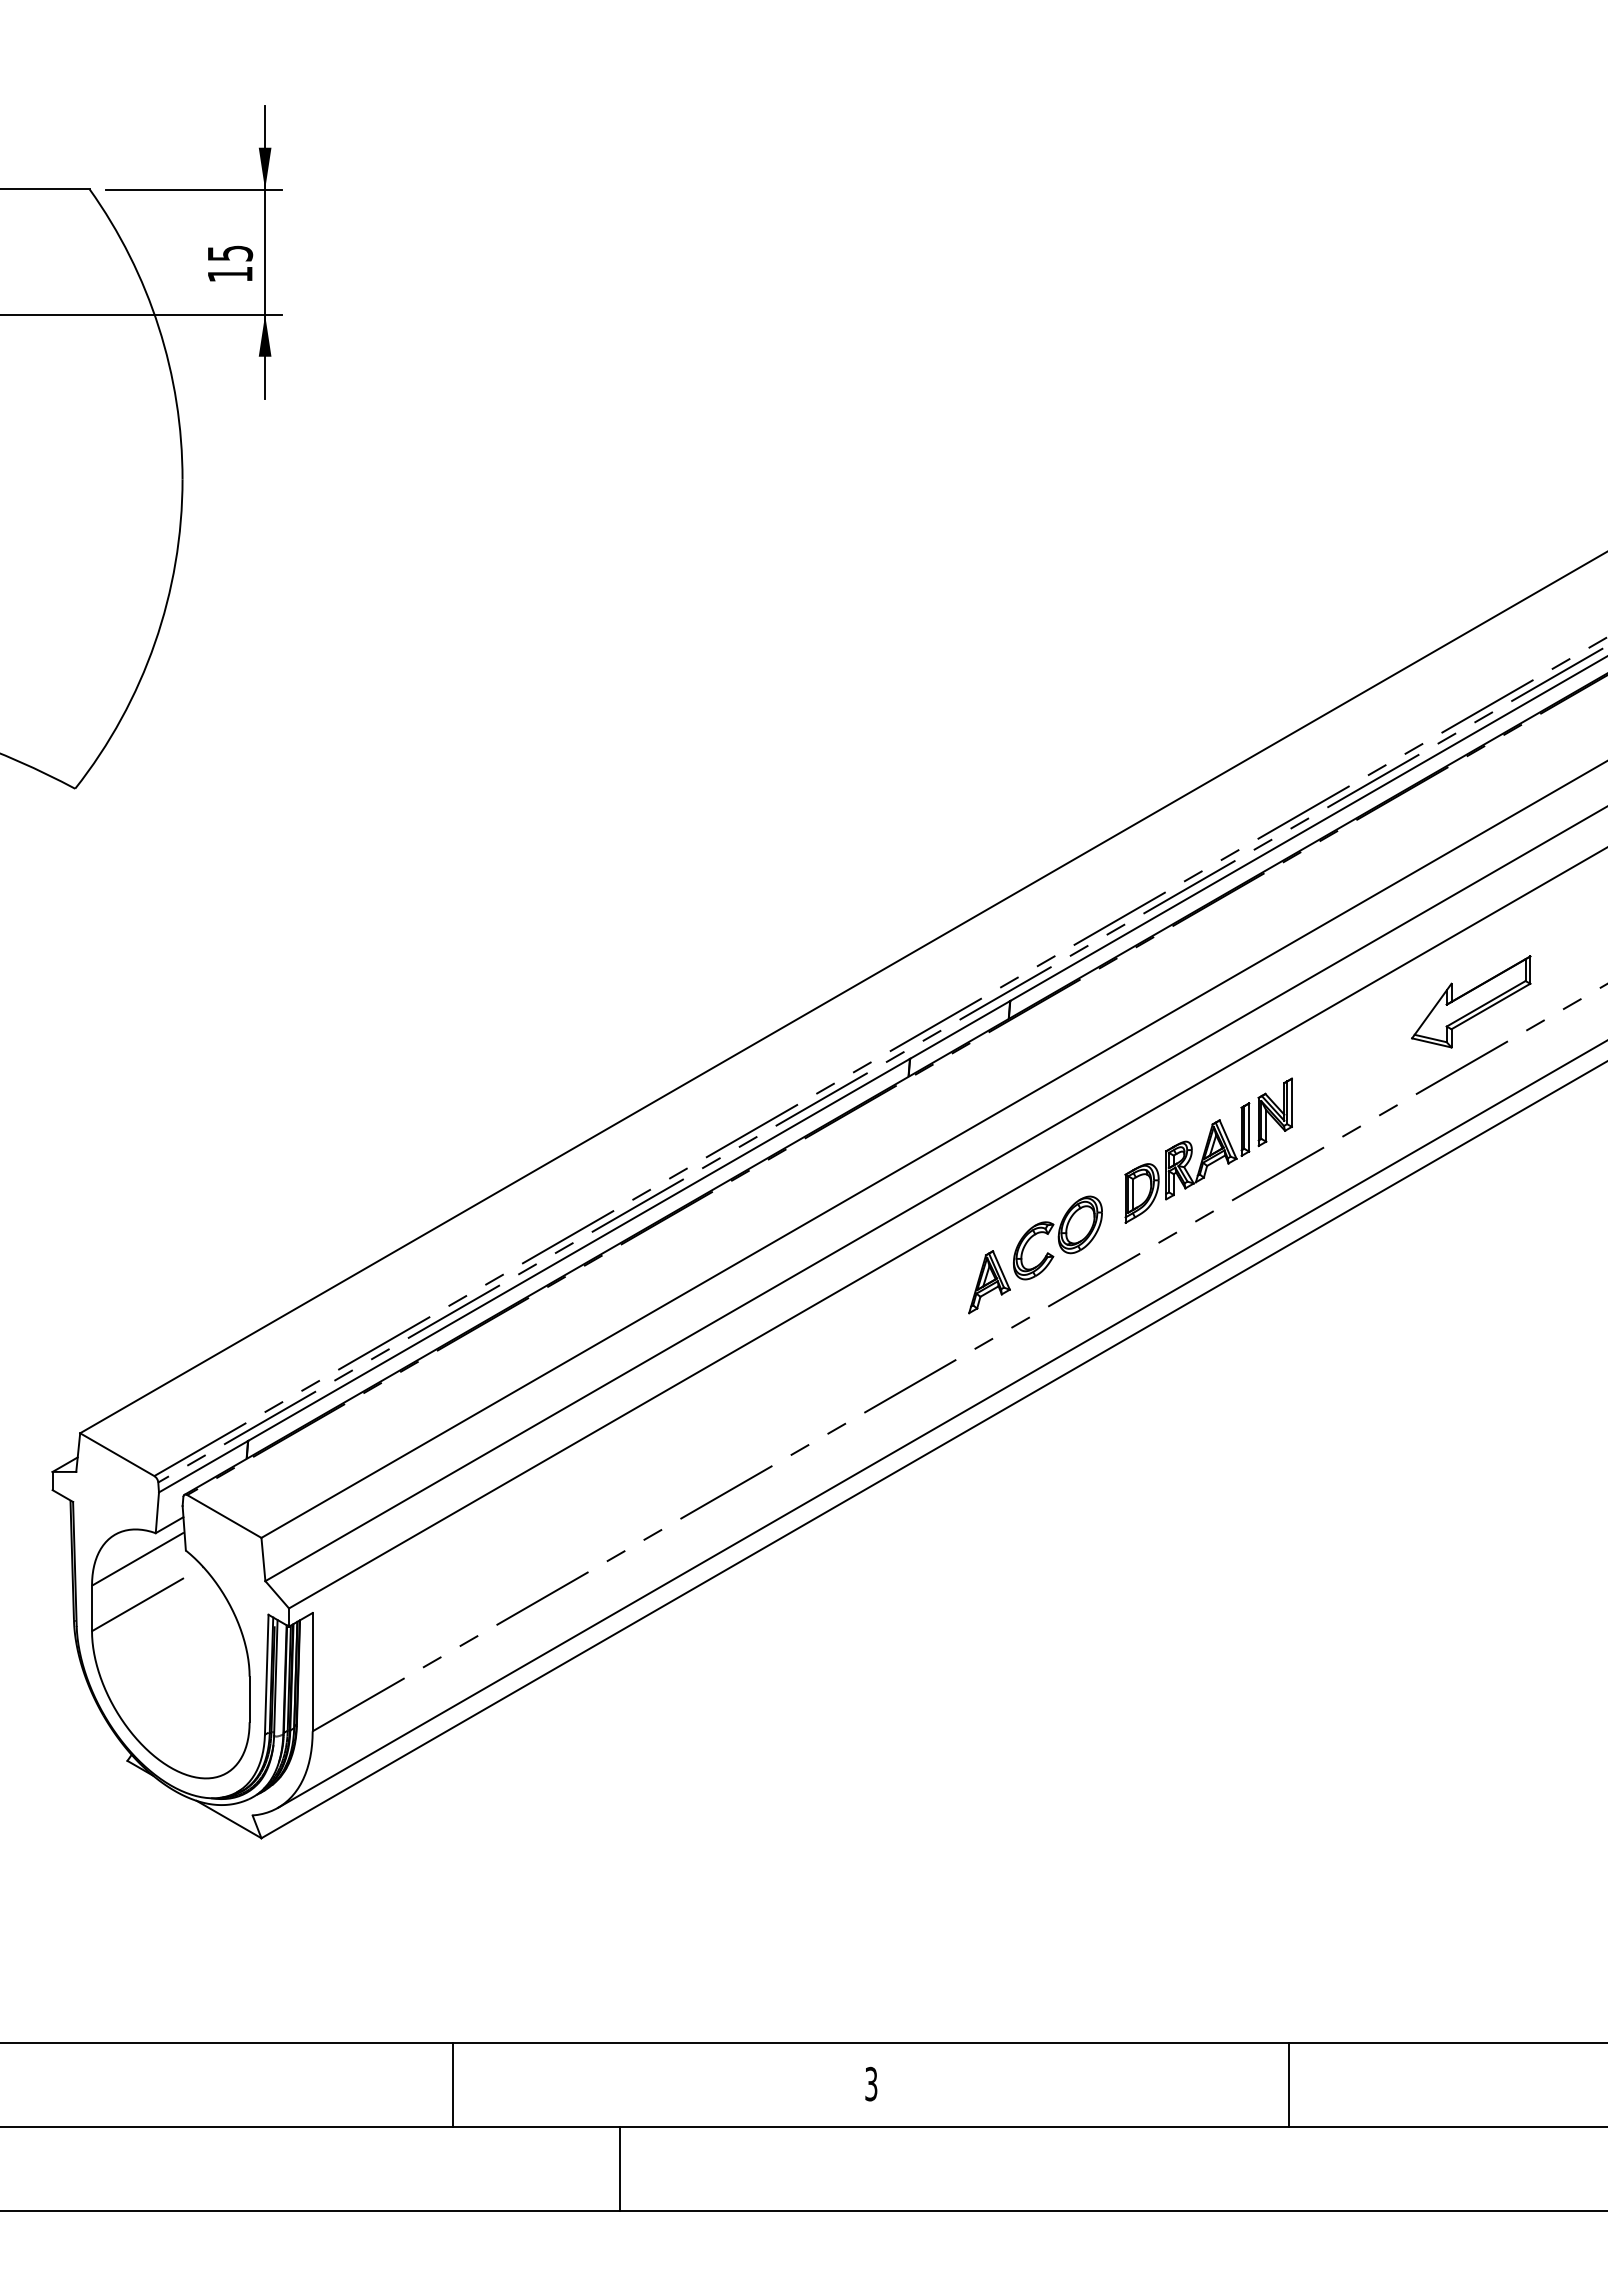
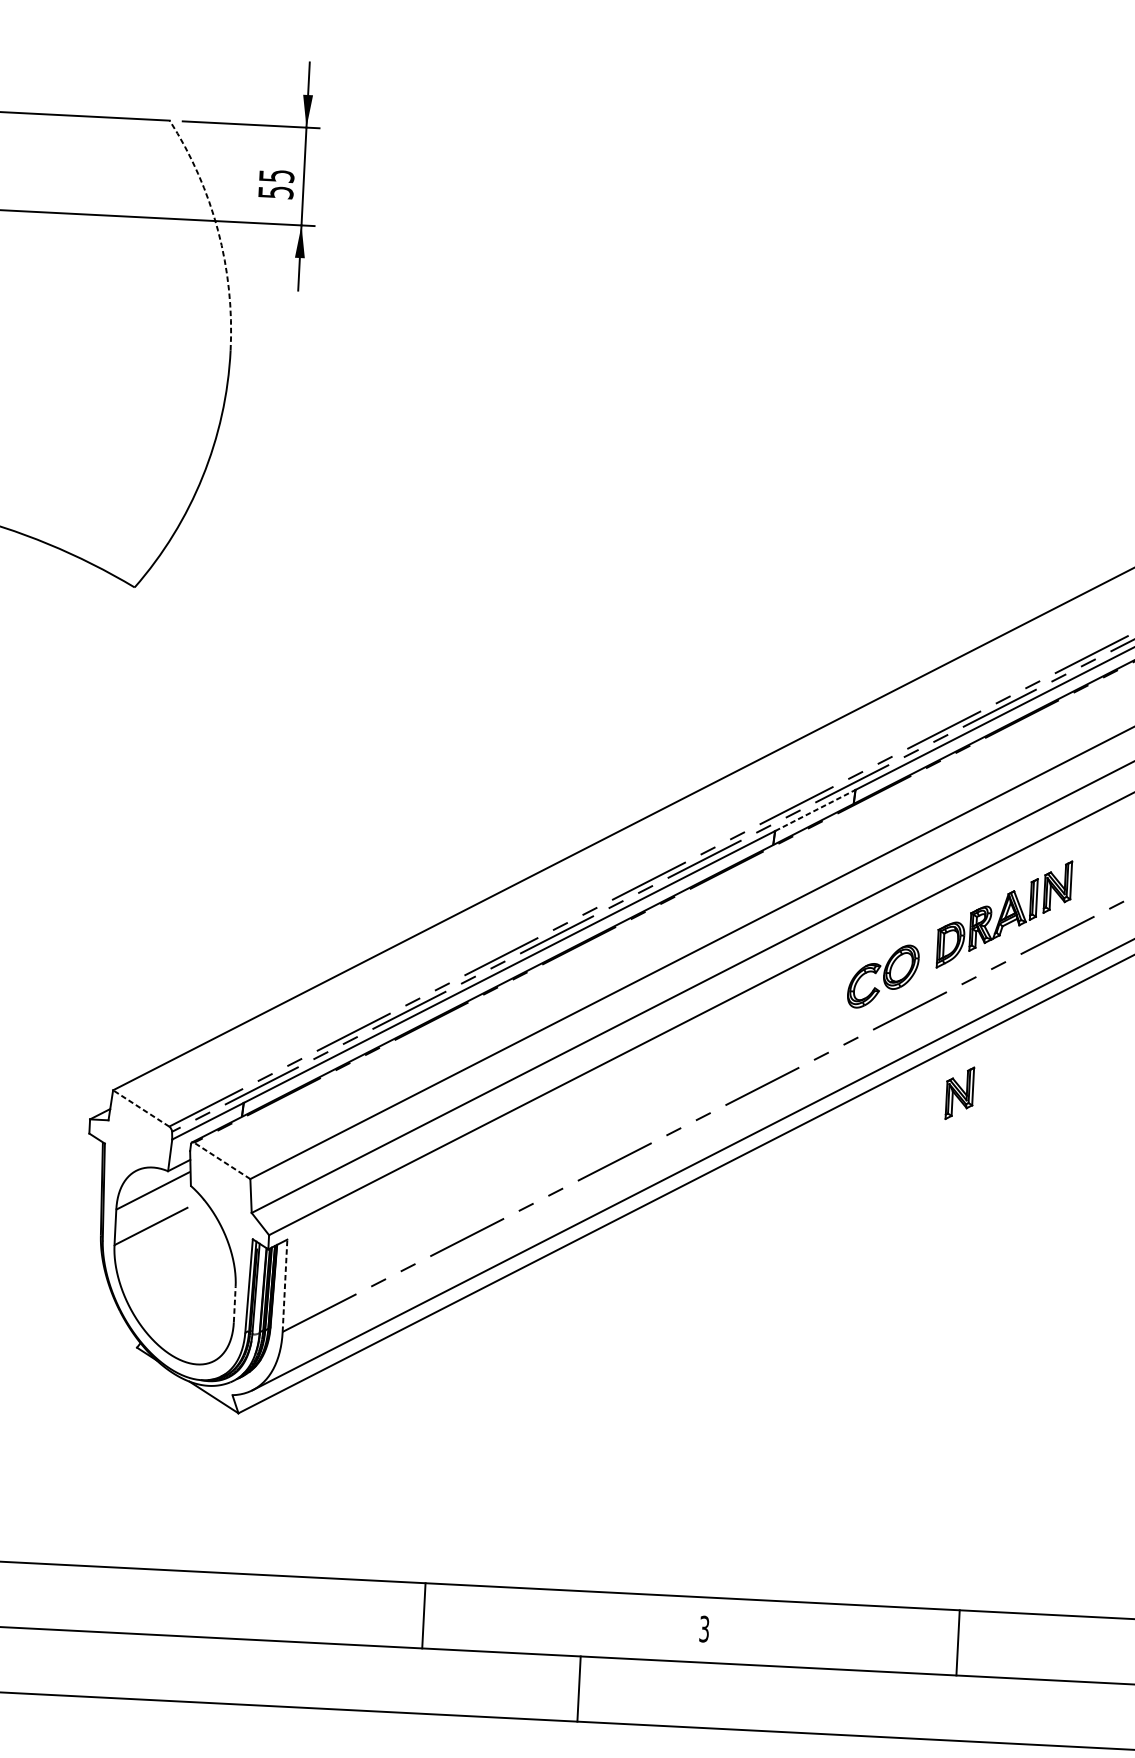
text: (230, 274) -> (276, 192), 15 -> 55
arc: (158, 327) -> (217, 231), solid -> dashed
line: (960, 1029) -> (815, 810), solid -> dashed
part: (989, 1282) -> (828, 1008), removed
part: (1162, 1382) -> (959, 1093), added
line: (117, 1454) -> (141, 1108), solid -> dashed
line: (224, 1516) -> (222, 1160), solid -> dashed
line: (312, 1671) -> (284, 1285), solid -> dashed
line: (249, 1699) -> (234, 1304), solid -> dashed
line: (452, 2085) -> (423, 1616), moved
line: (1288, 2085) -> (957, 1643), moved
line: (619, 2168) -> (578, 1688), moved

